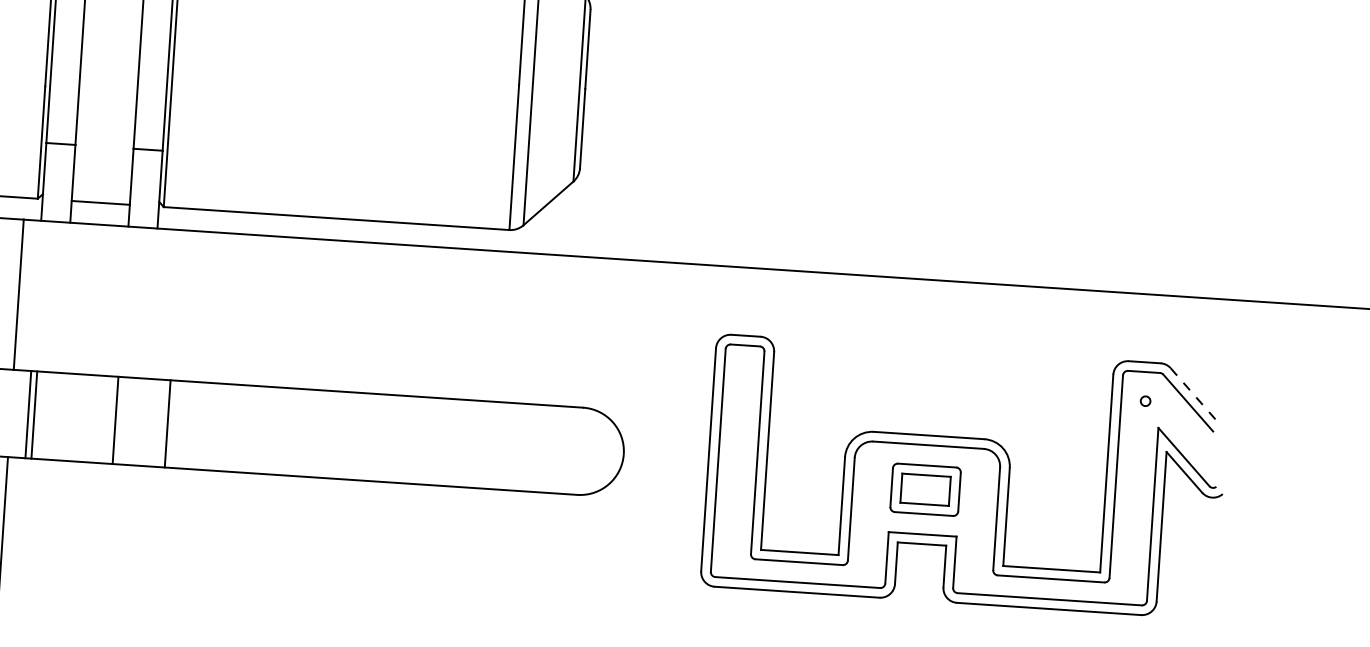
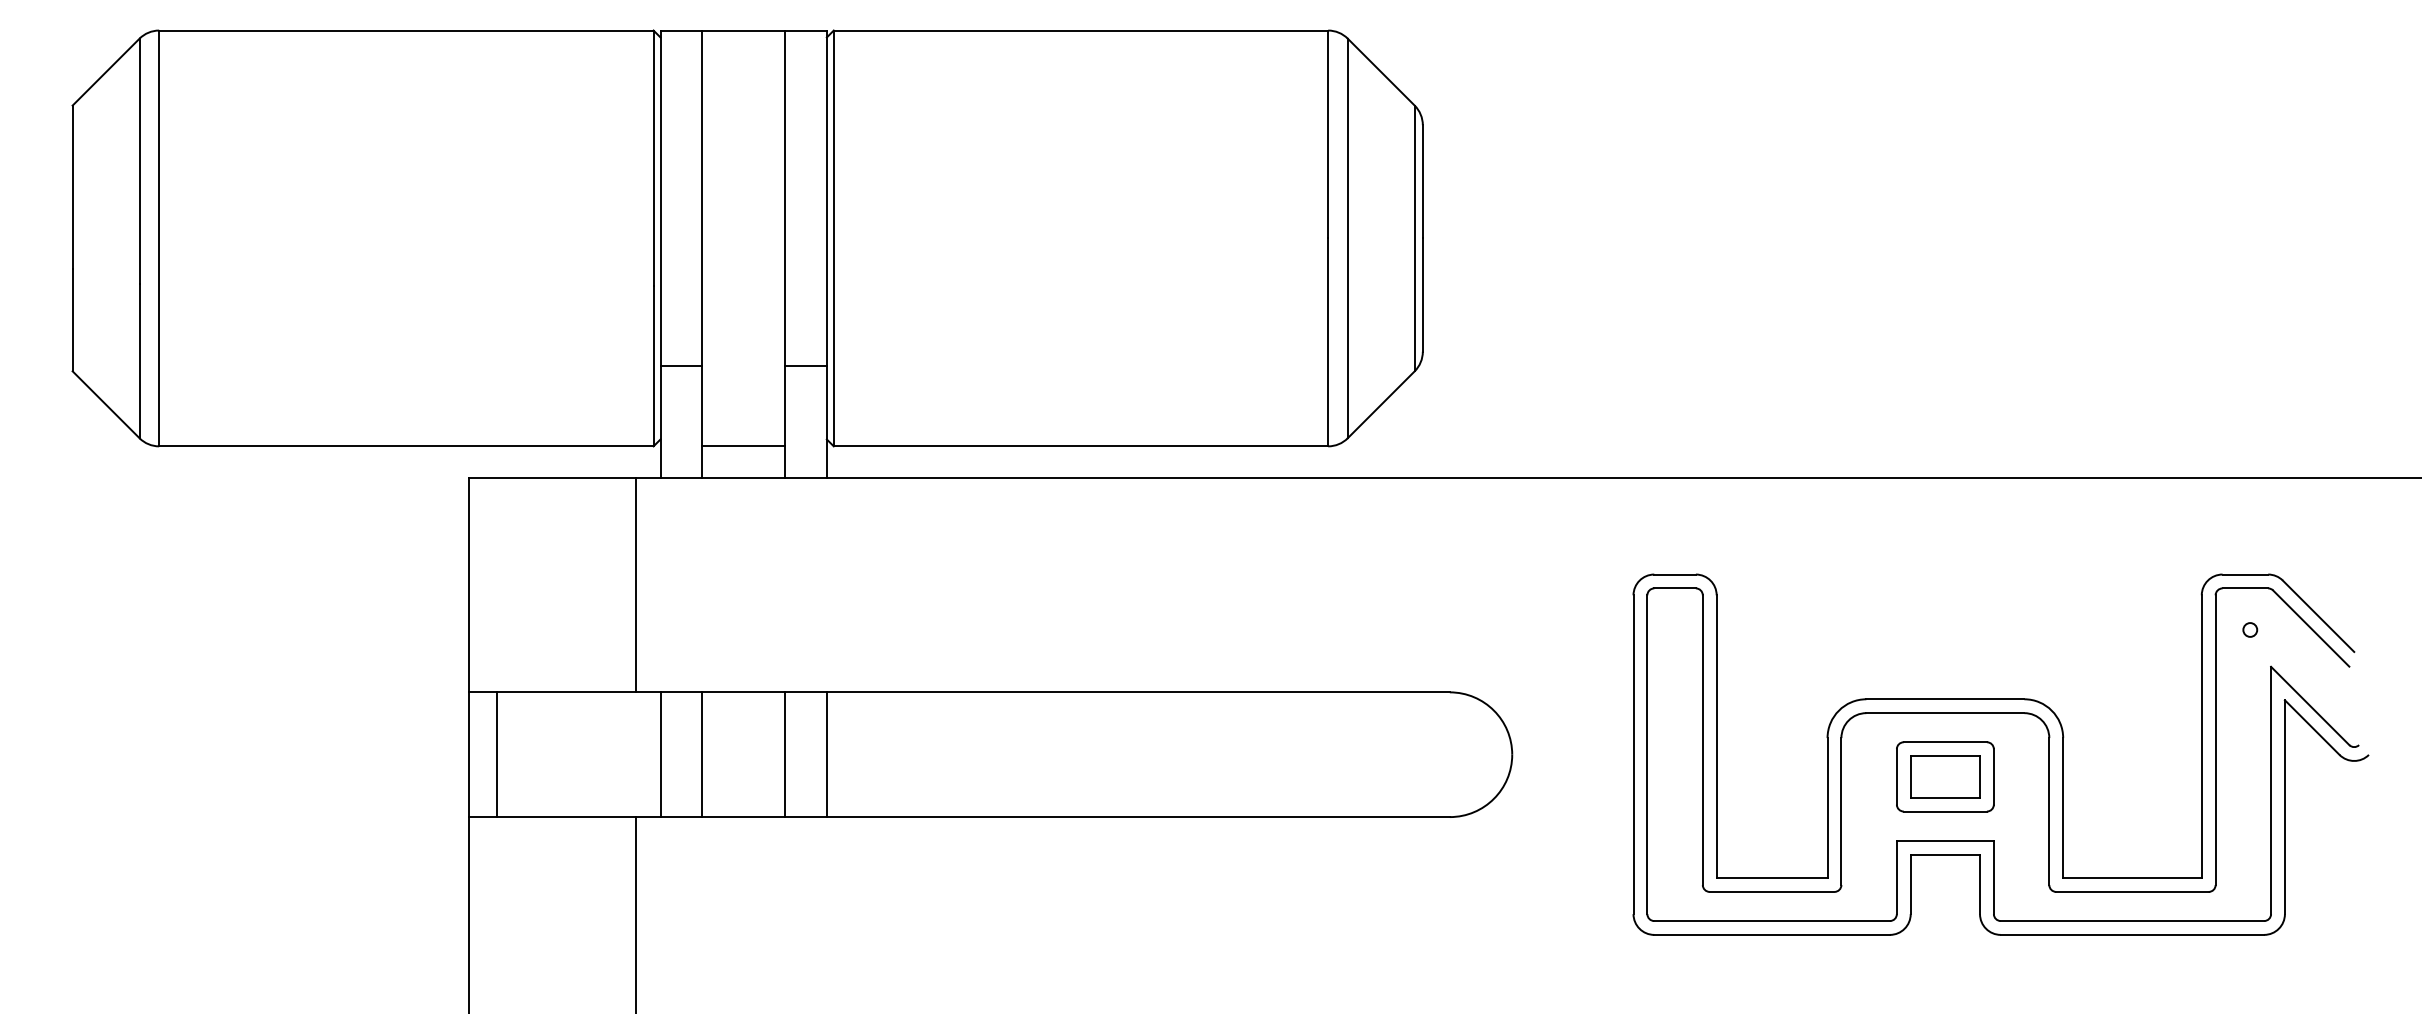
line: (1193, 394) -> (2318, 616), dashed -> solid
line: (34, 414) -> (702, 754), moved
line: (167, 423) -> (826, 754), moved

